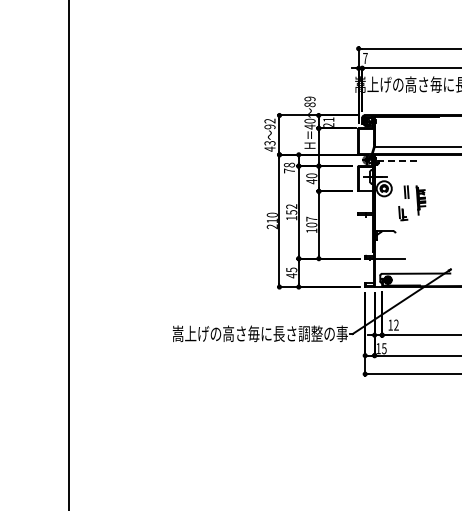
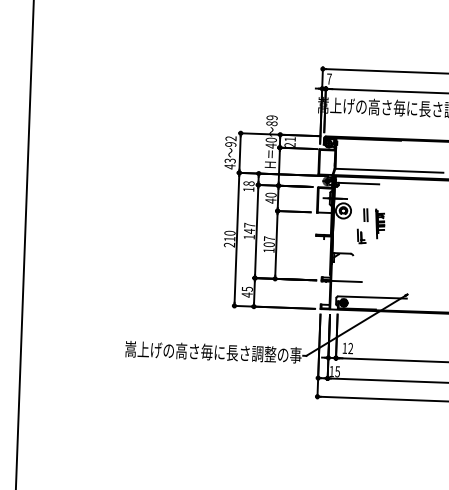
line: (398, 161) -> (358, 183), dashed -> solid
text: (289, 170) -> (248, 189), 78 -> 18
text: (291, 209) -> (249, 228), 152 -> 147

